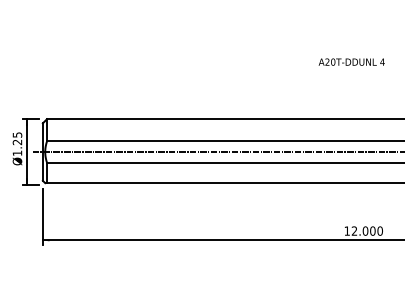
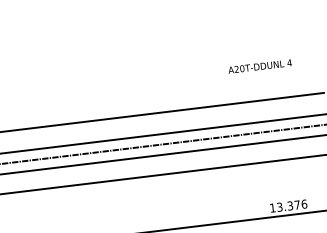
text: (351, 61) -> (259, 65), moved
text: (367, 230) -> (292, 205), 12.000 -> 13.376

